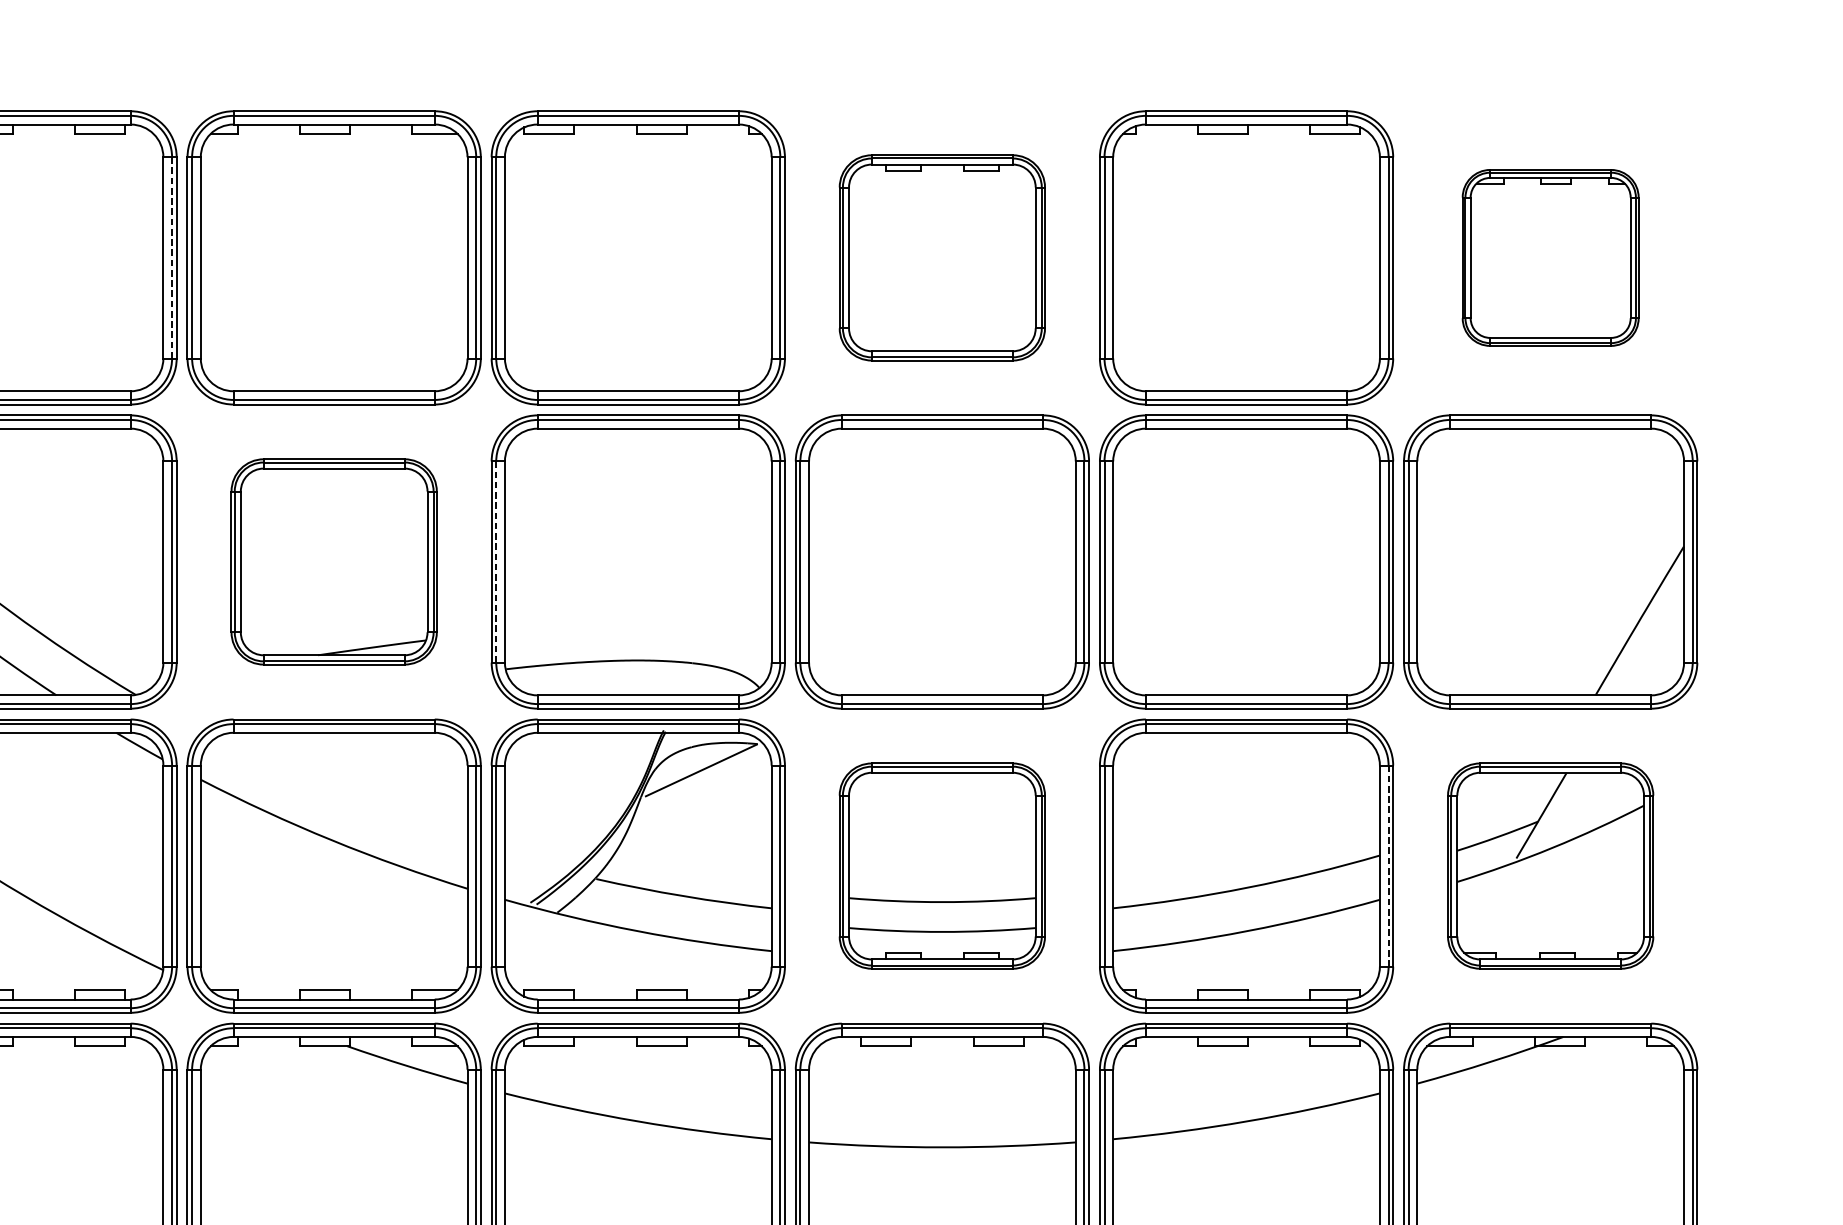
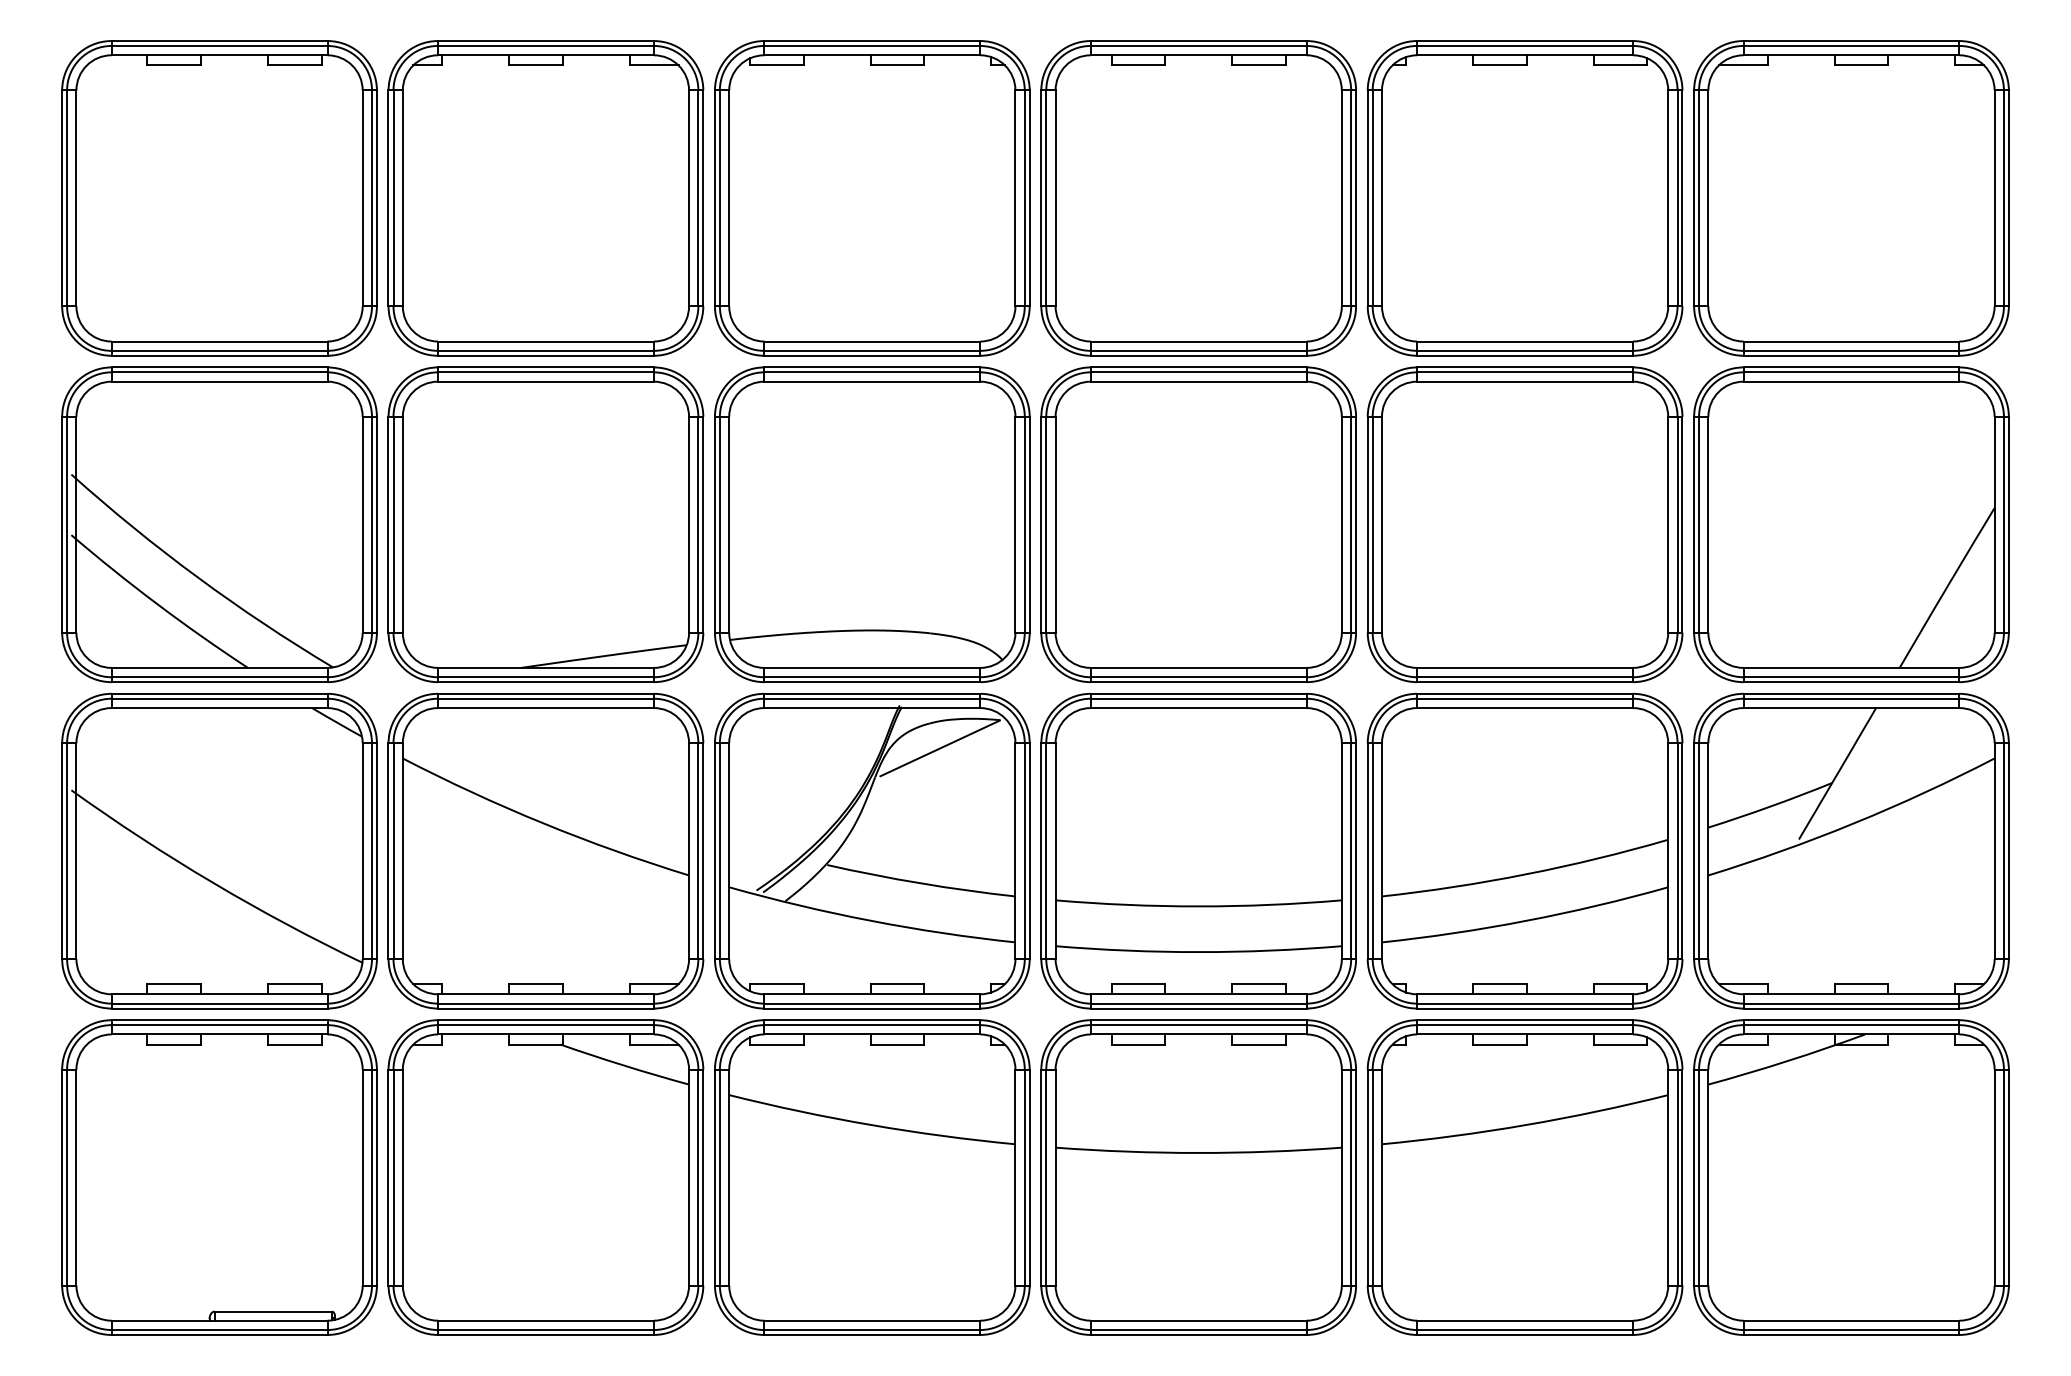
line: (172, 257) -> (372, 198), dashed -> solid
part: (942, 257) -> (1198, 198), size x1.43
part: (1550, 257) -> (1851, 198), size x1.67
part: (333, 561) -> (545, 524), size x1.43
line: (495, 561) -> (719, 524), dashed -> solid
part: (942, 865) -> (1198, 850), size x1.43
part: (1550, 865) -> (1851, 850), size x1.43
line: (1388, 866) -> (1677, 851), dashed -> solid

